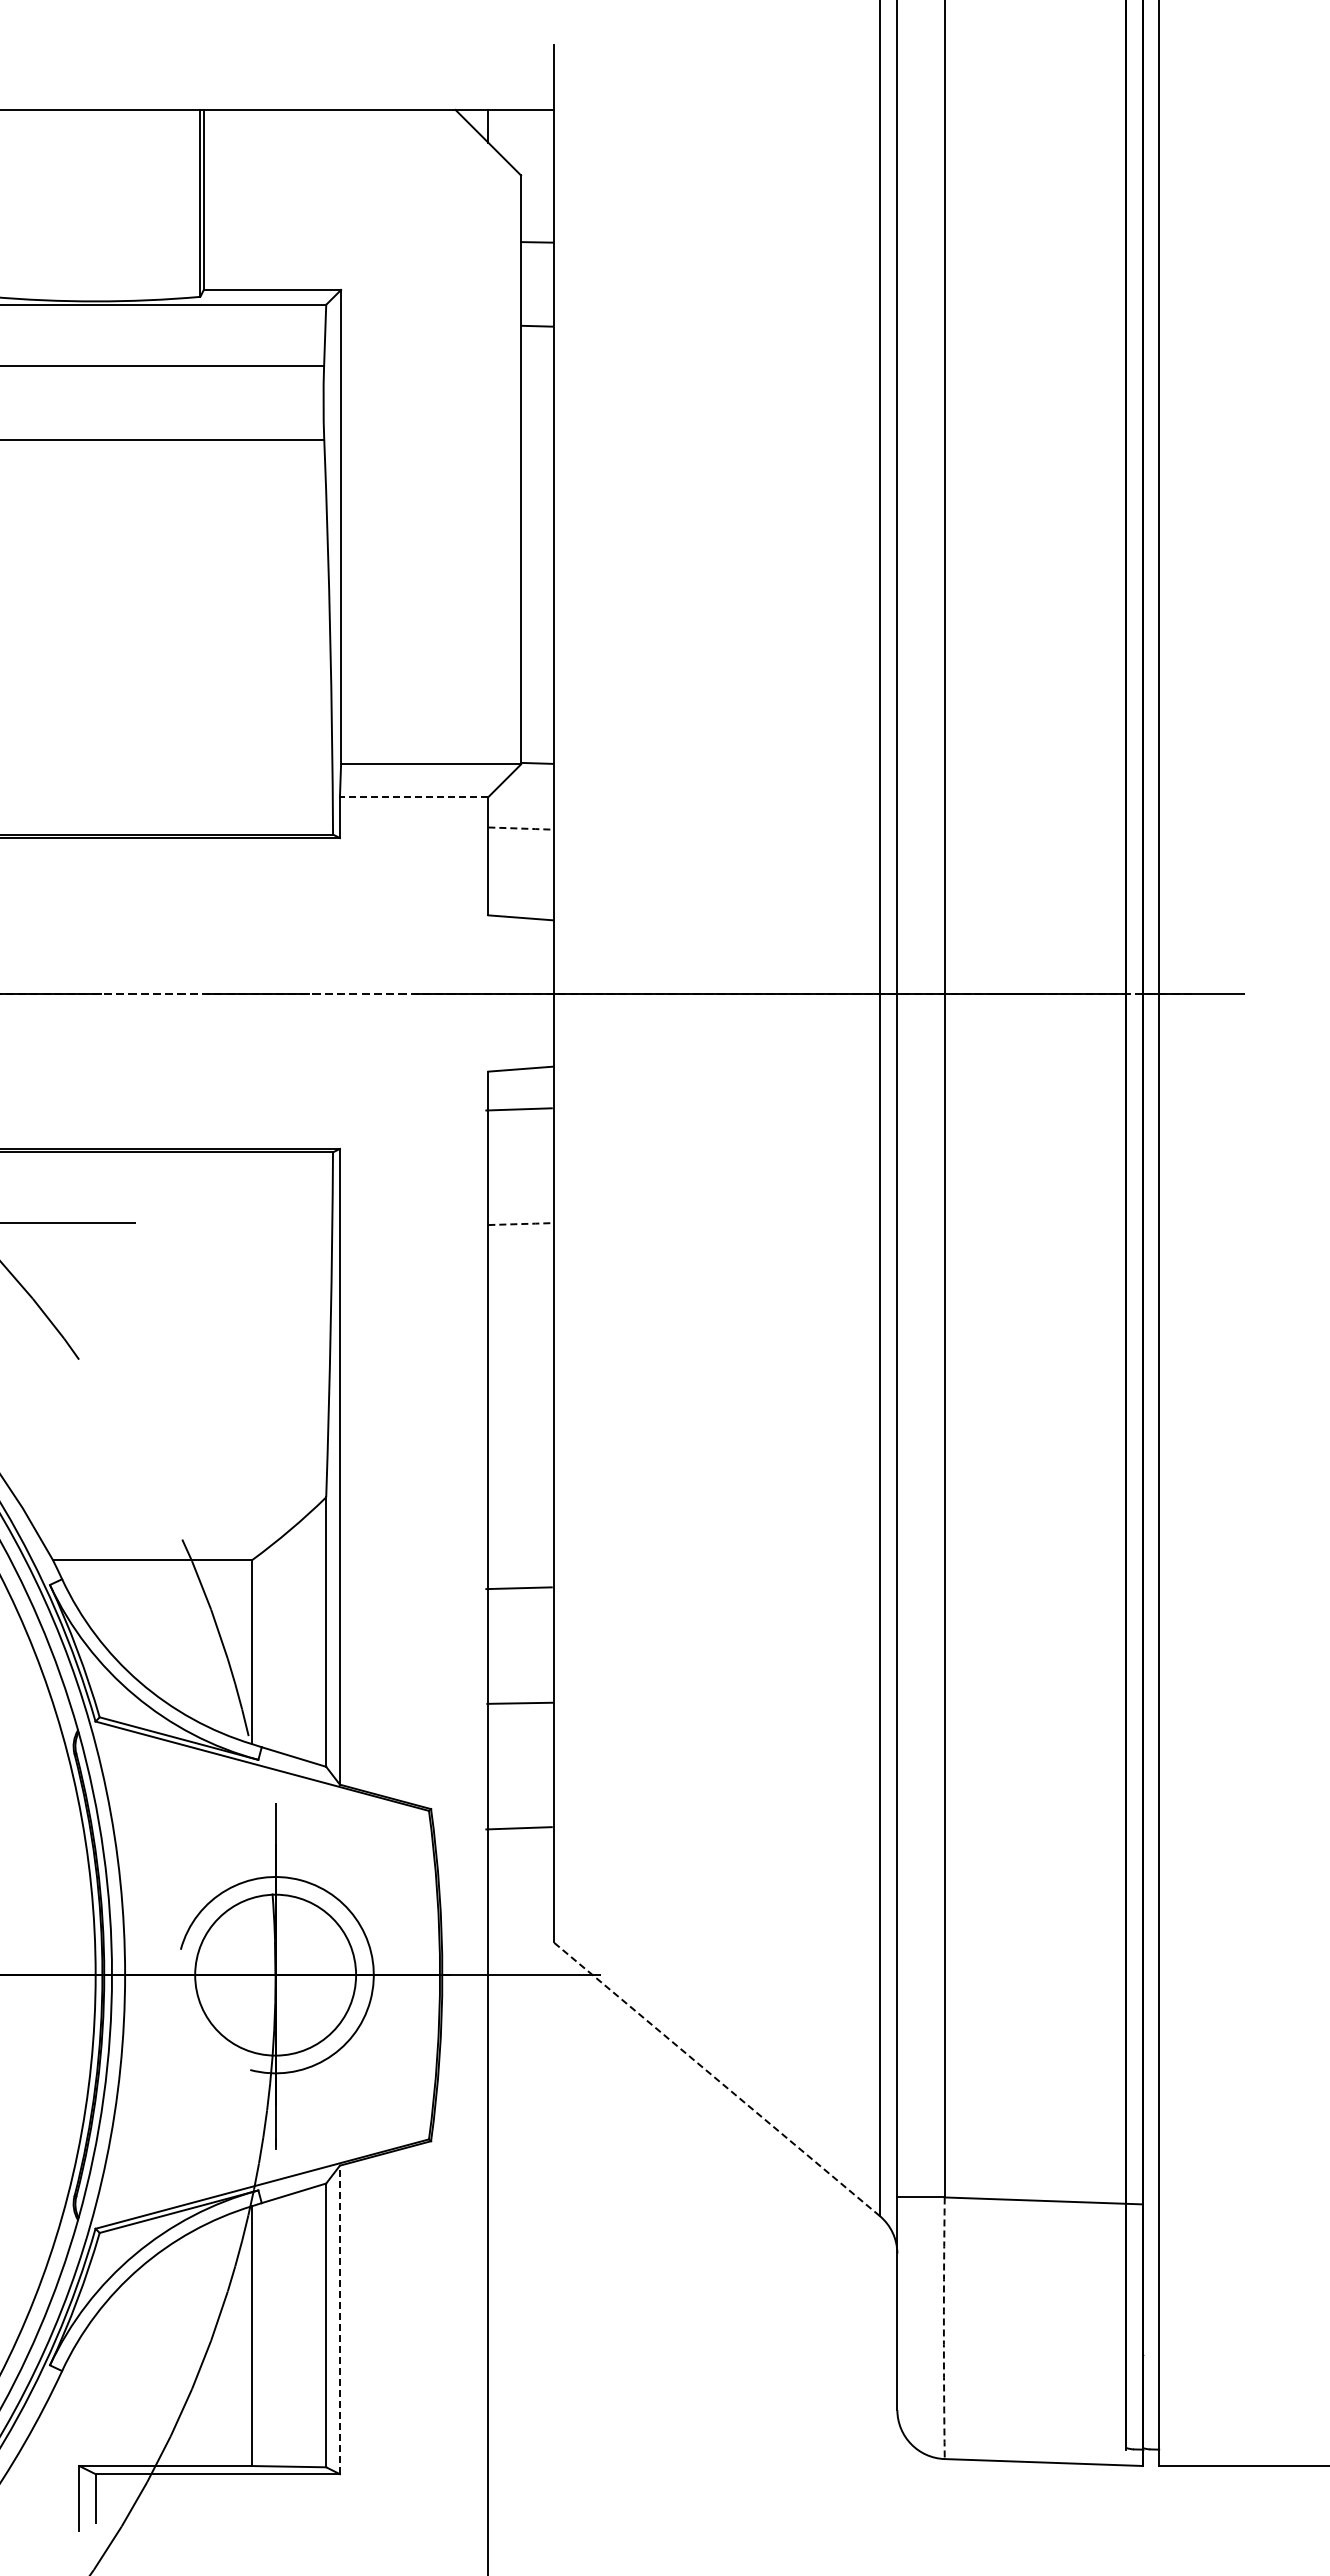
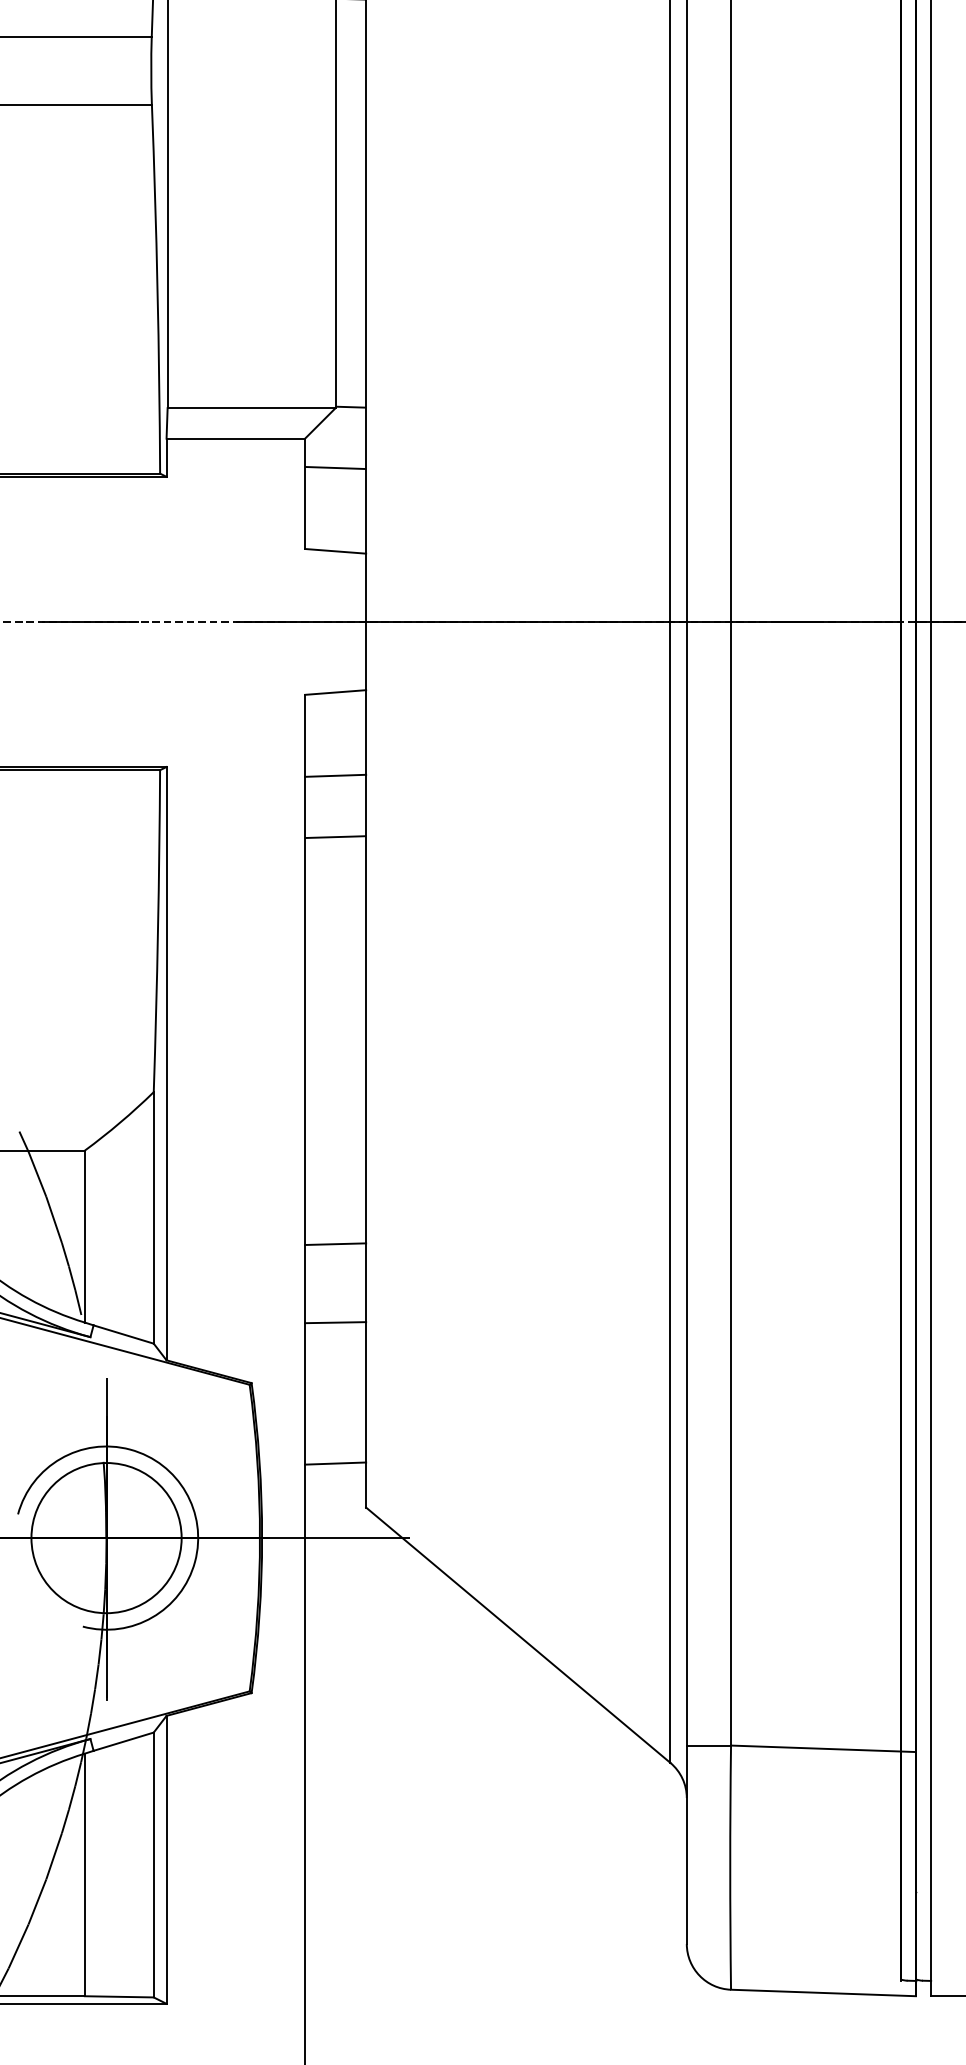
line: (413, 797) -> (235, 438), dashed -> solid
line: (521, 828) -> (336, 467), dashed -> solid
line: (518, 1109) -> (335, 775), moved
line: (521, 1224) -> (336, 837), dashed -> solid
line: (518, 1588) -> (335, 1244), moved
line: (519, 1702) -> (335, 1321), moved
line: (518, 1828) -> (335, 1463), moved
line: (716, 2079) -> (518, 1635), dashed -> solid
line: (339, 2319) -> (166, 1859), dashed -> solid
arc: (943, 2328) -> (729, 1867), dashed -> solid

